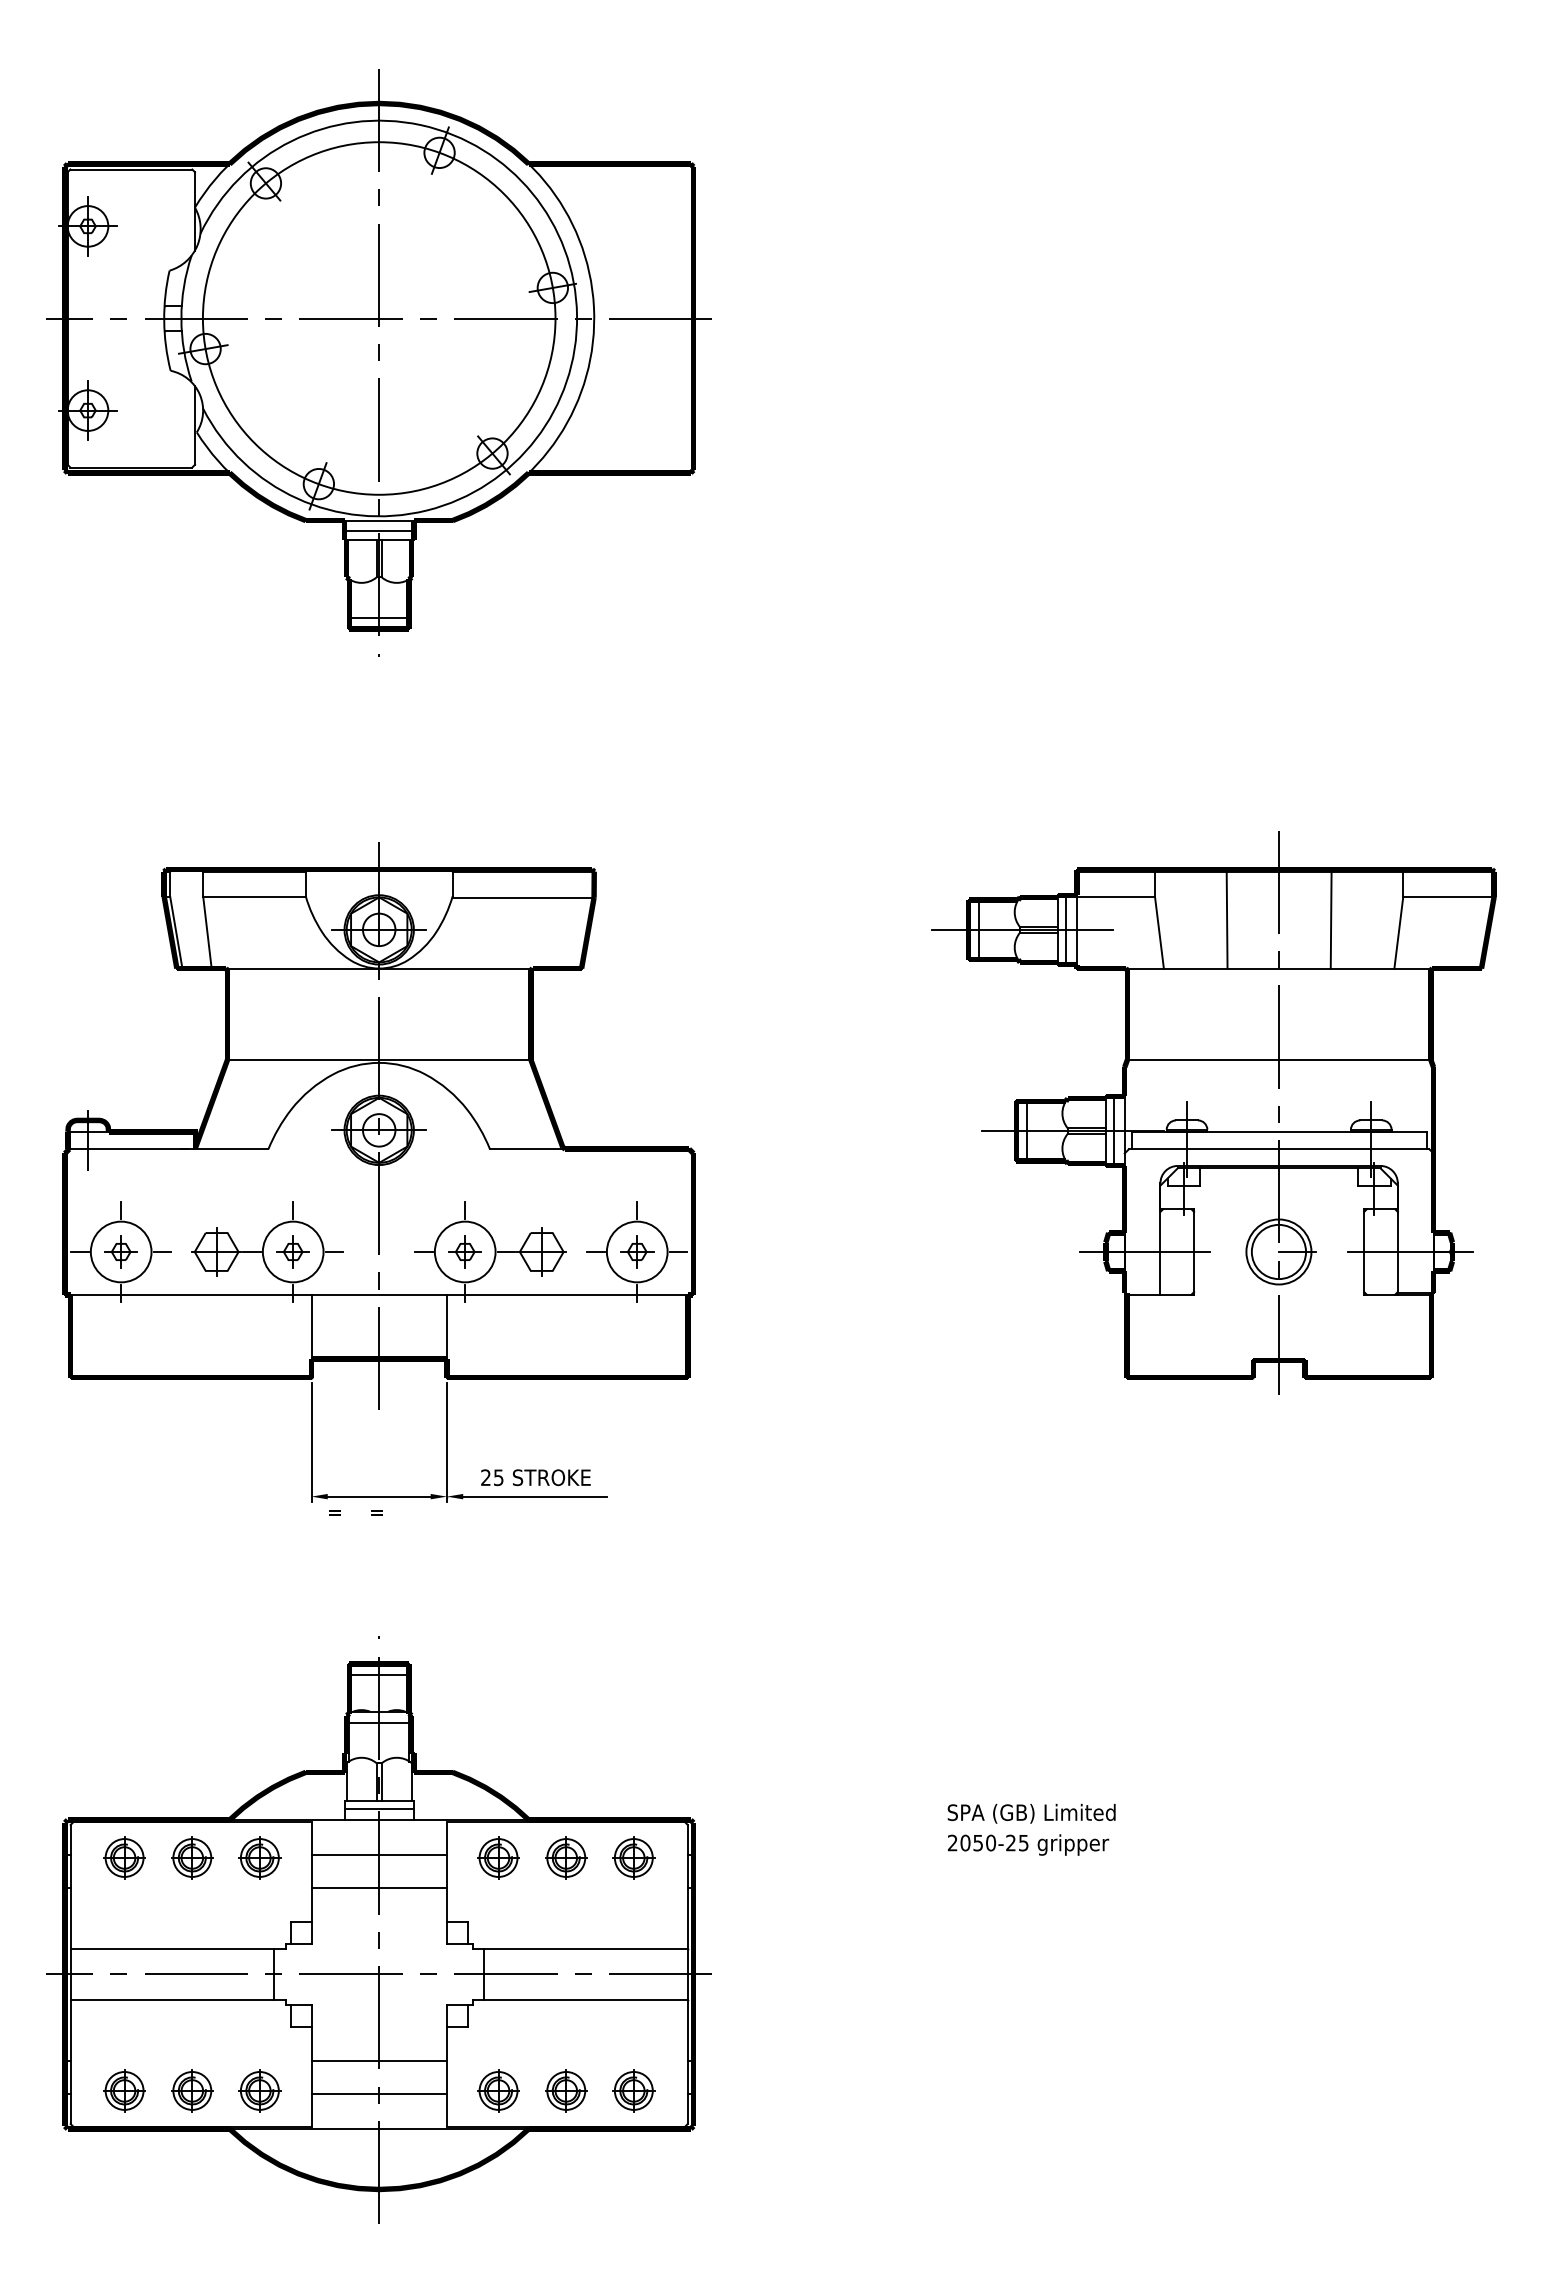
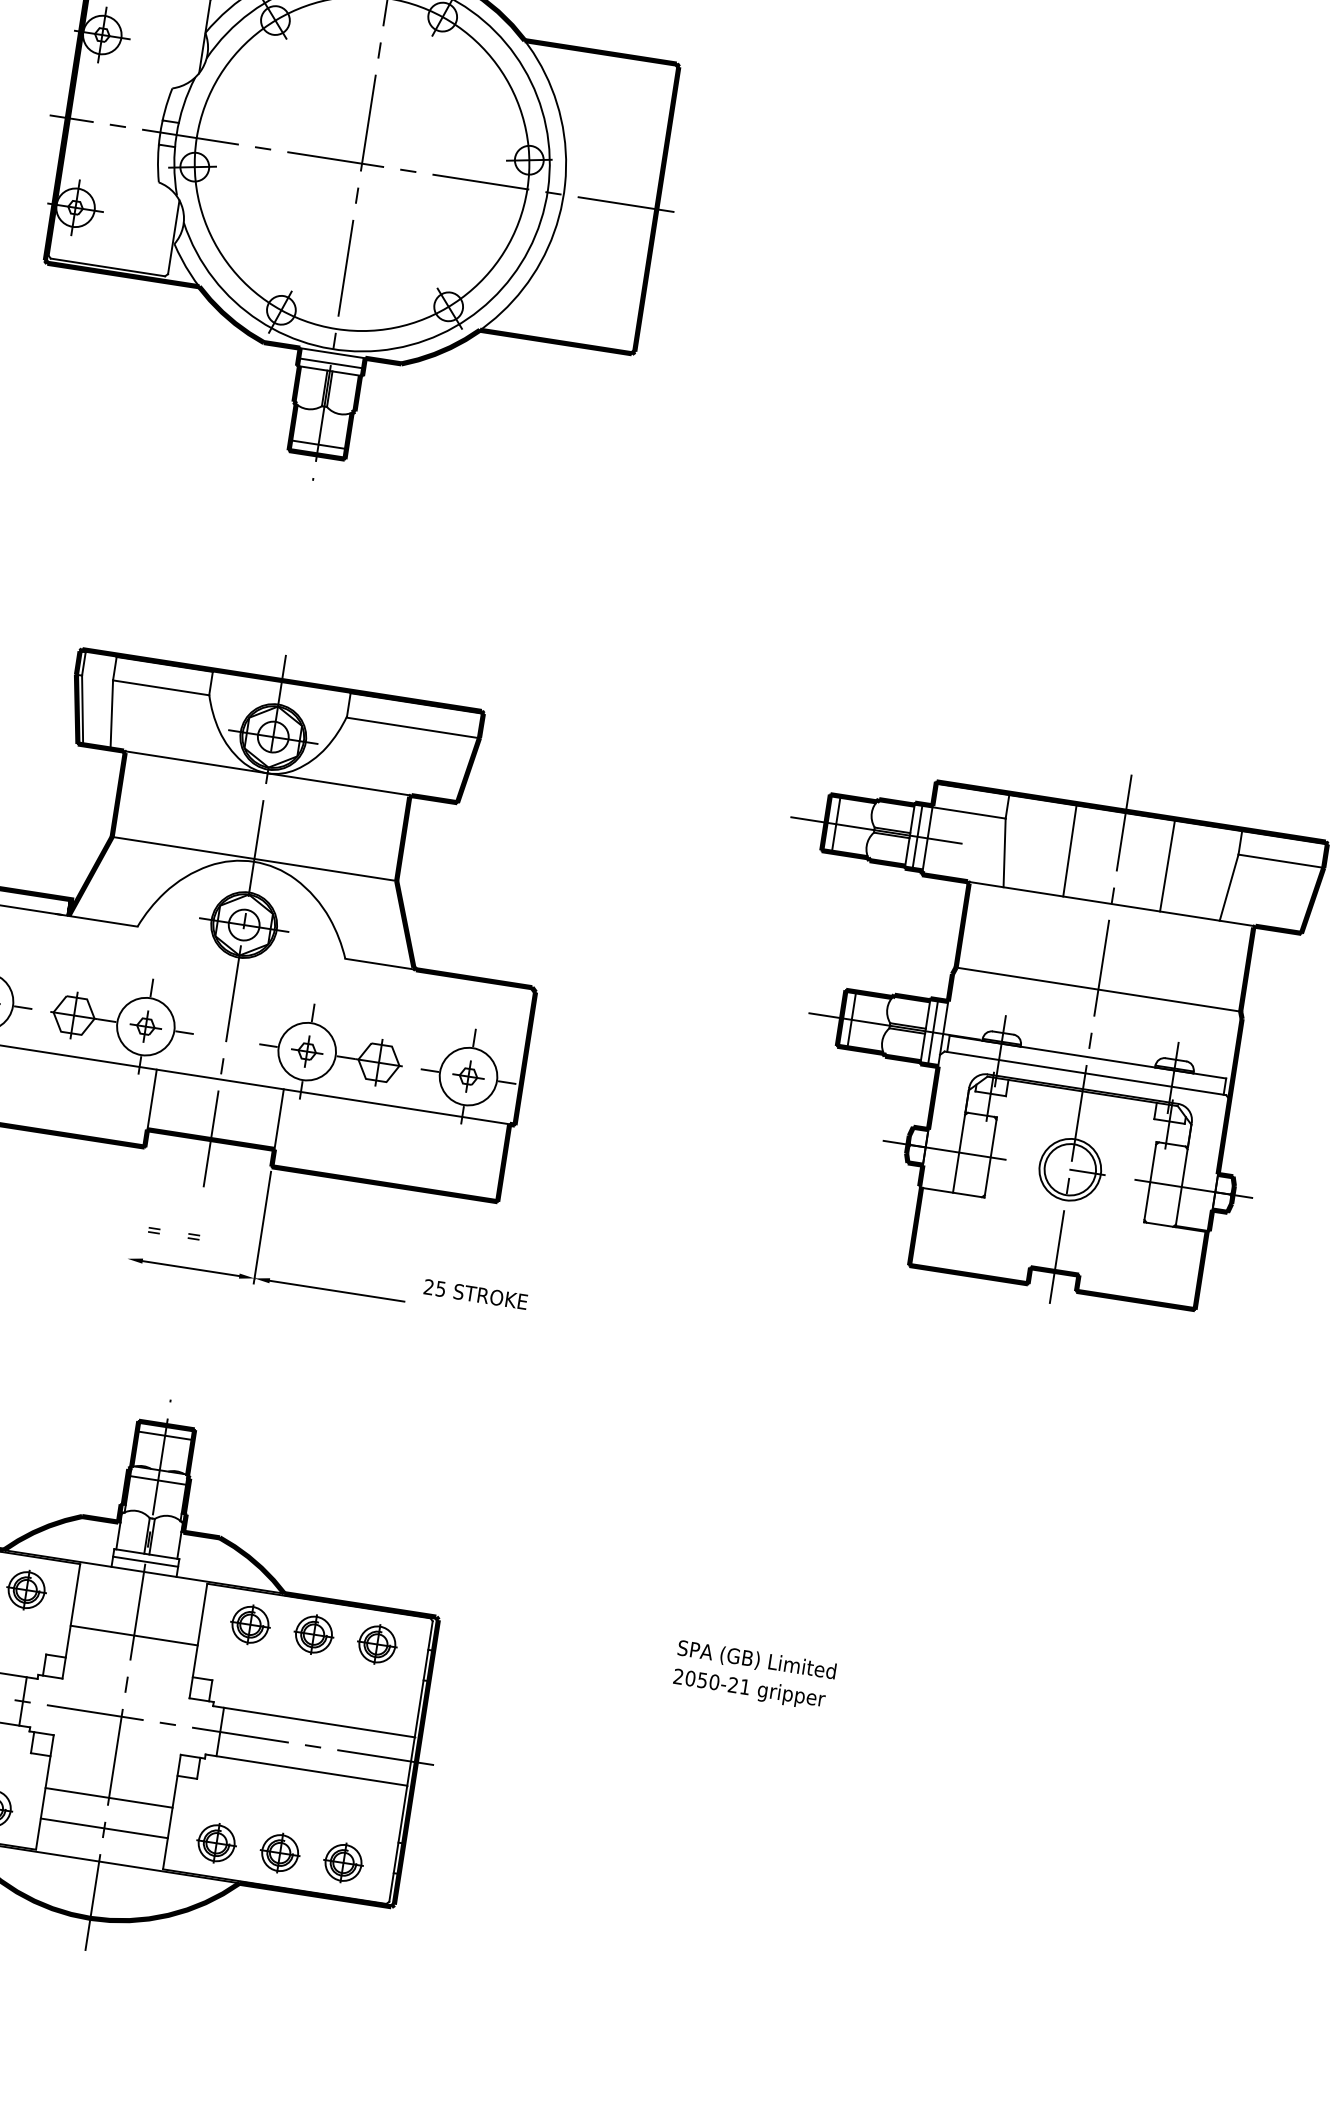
line: (311, 1442) -> (135, 1207), removed
text: (535, 1477) -> (475, 1294), moved
text: (355, 1512) -> (173, 1233), moved
text: (1023, 1843) -> (744, 1687), 2050-25 -> 2050-21
line: (378, 1855) -> (138, 1605), removed

